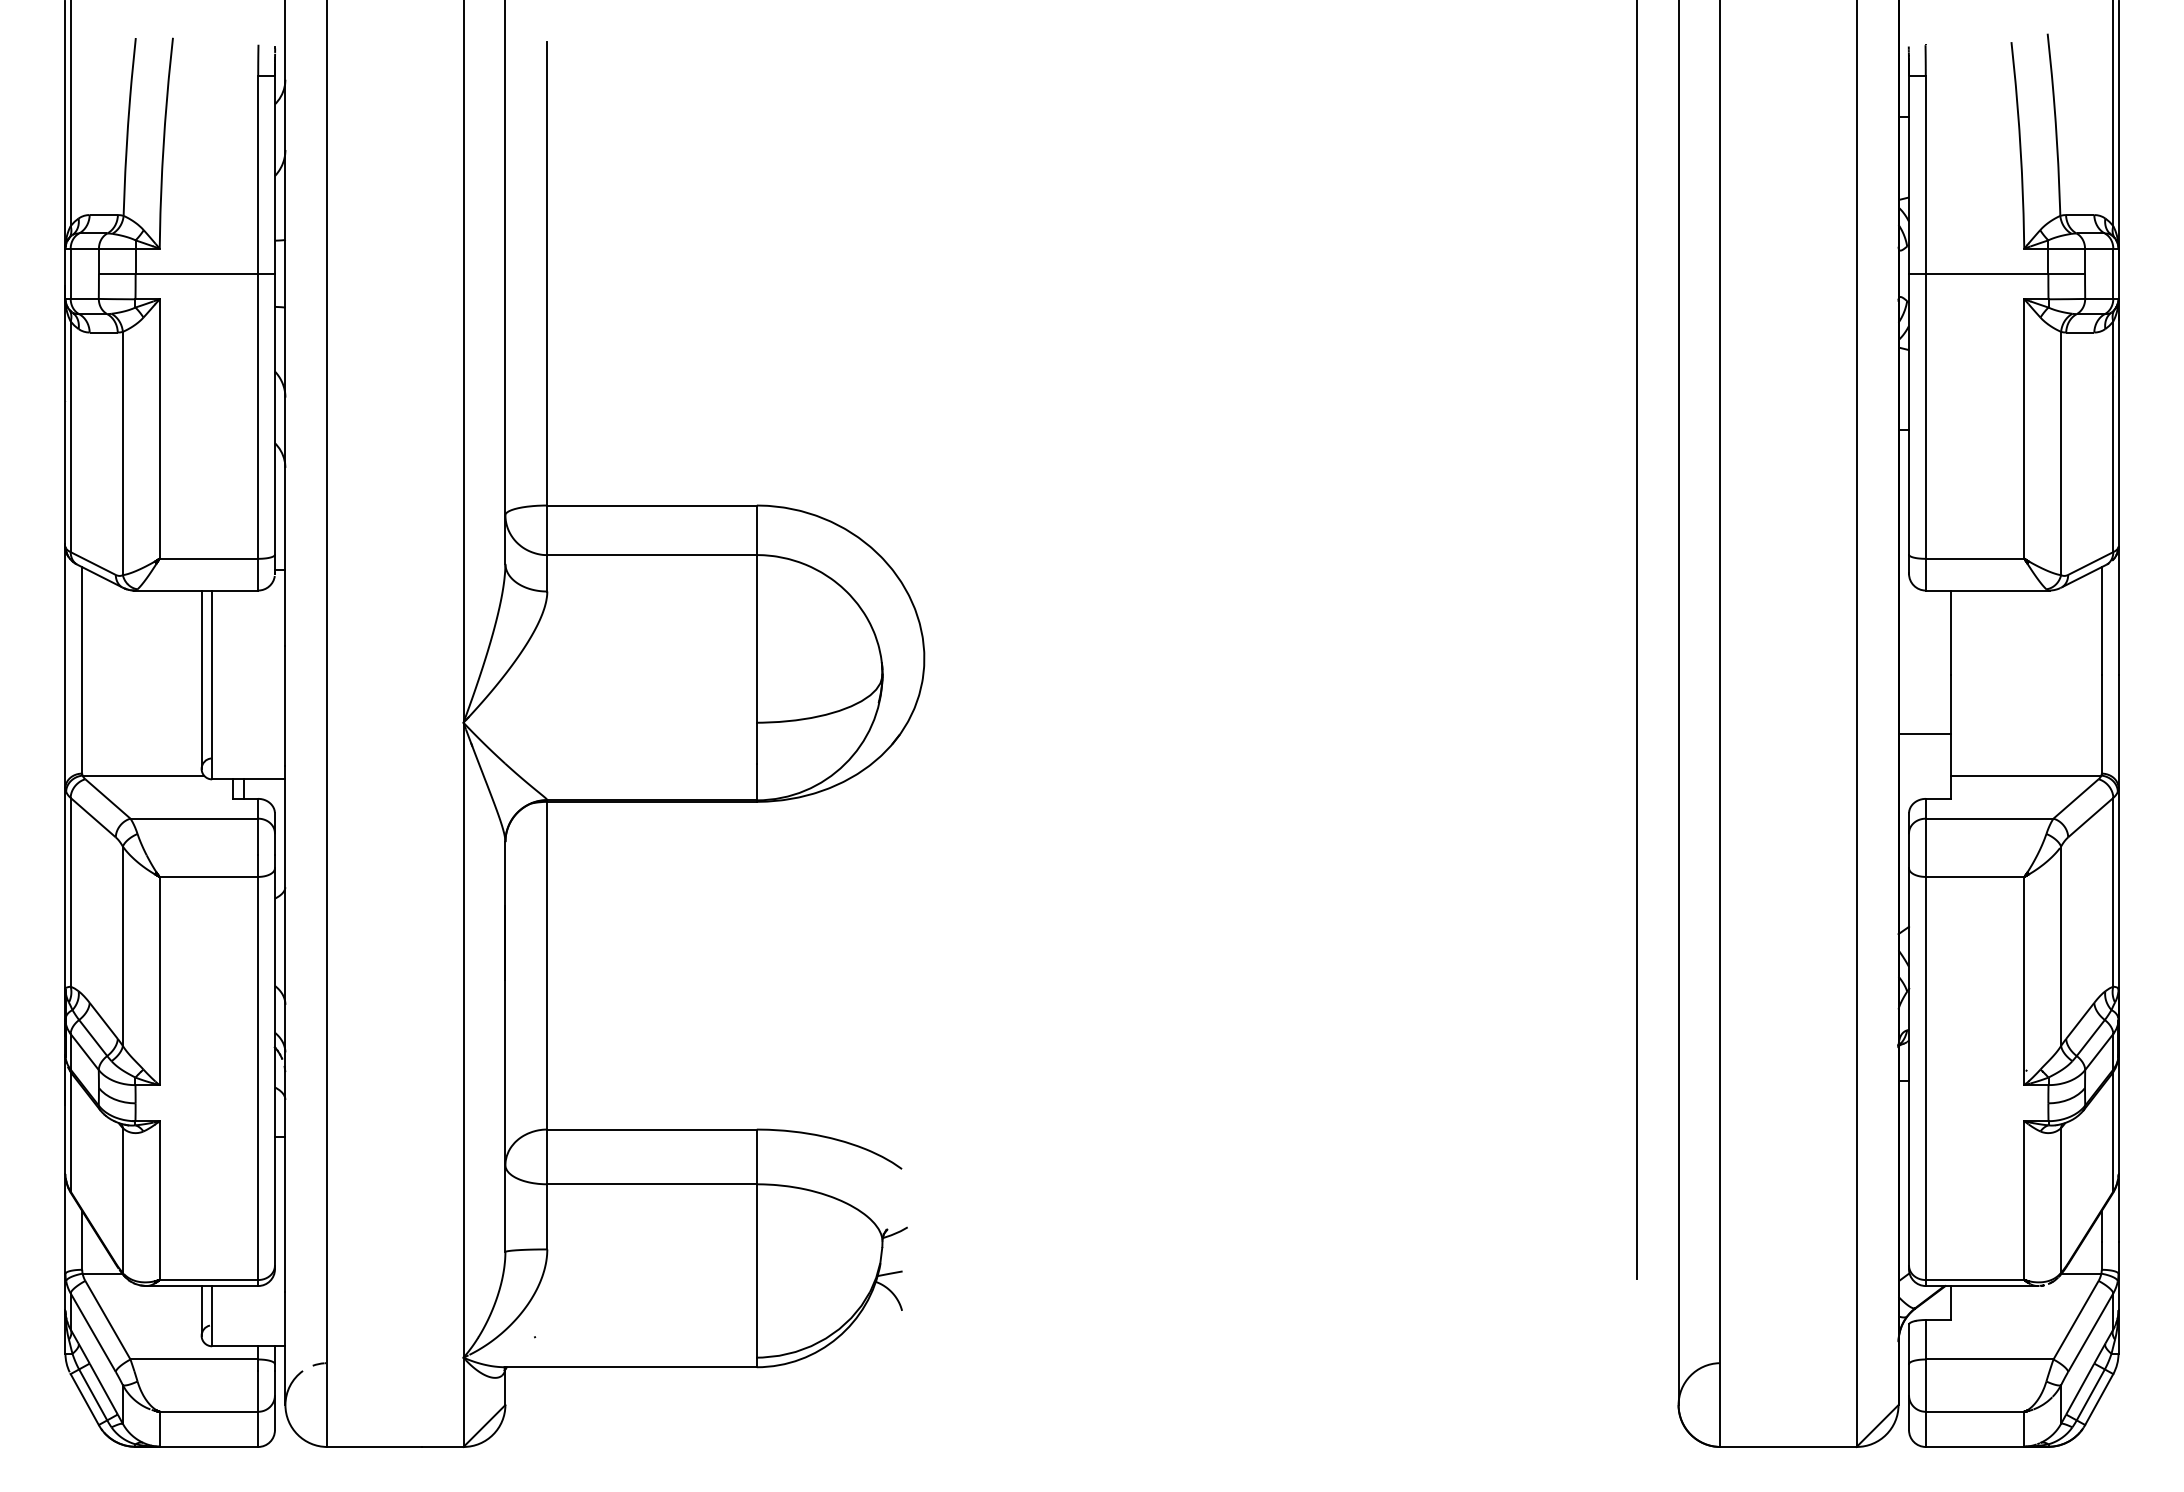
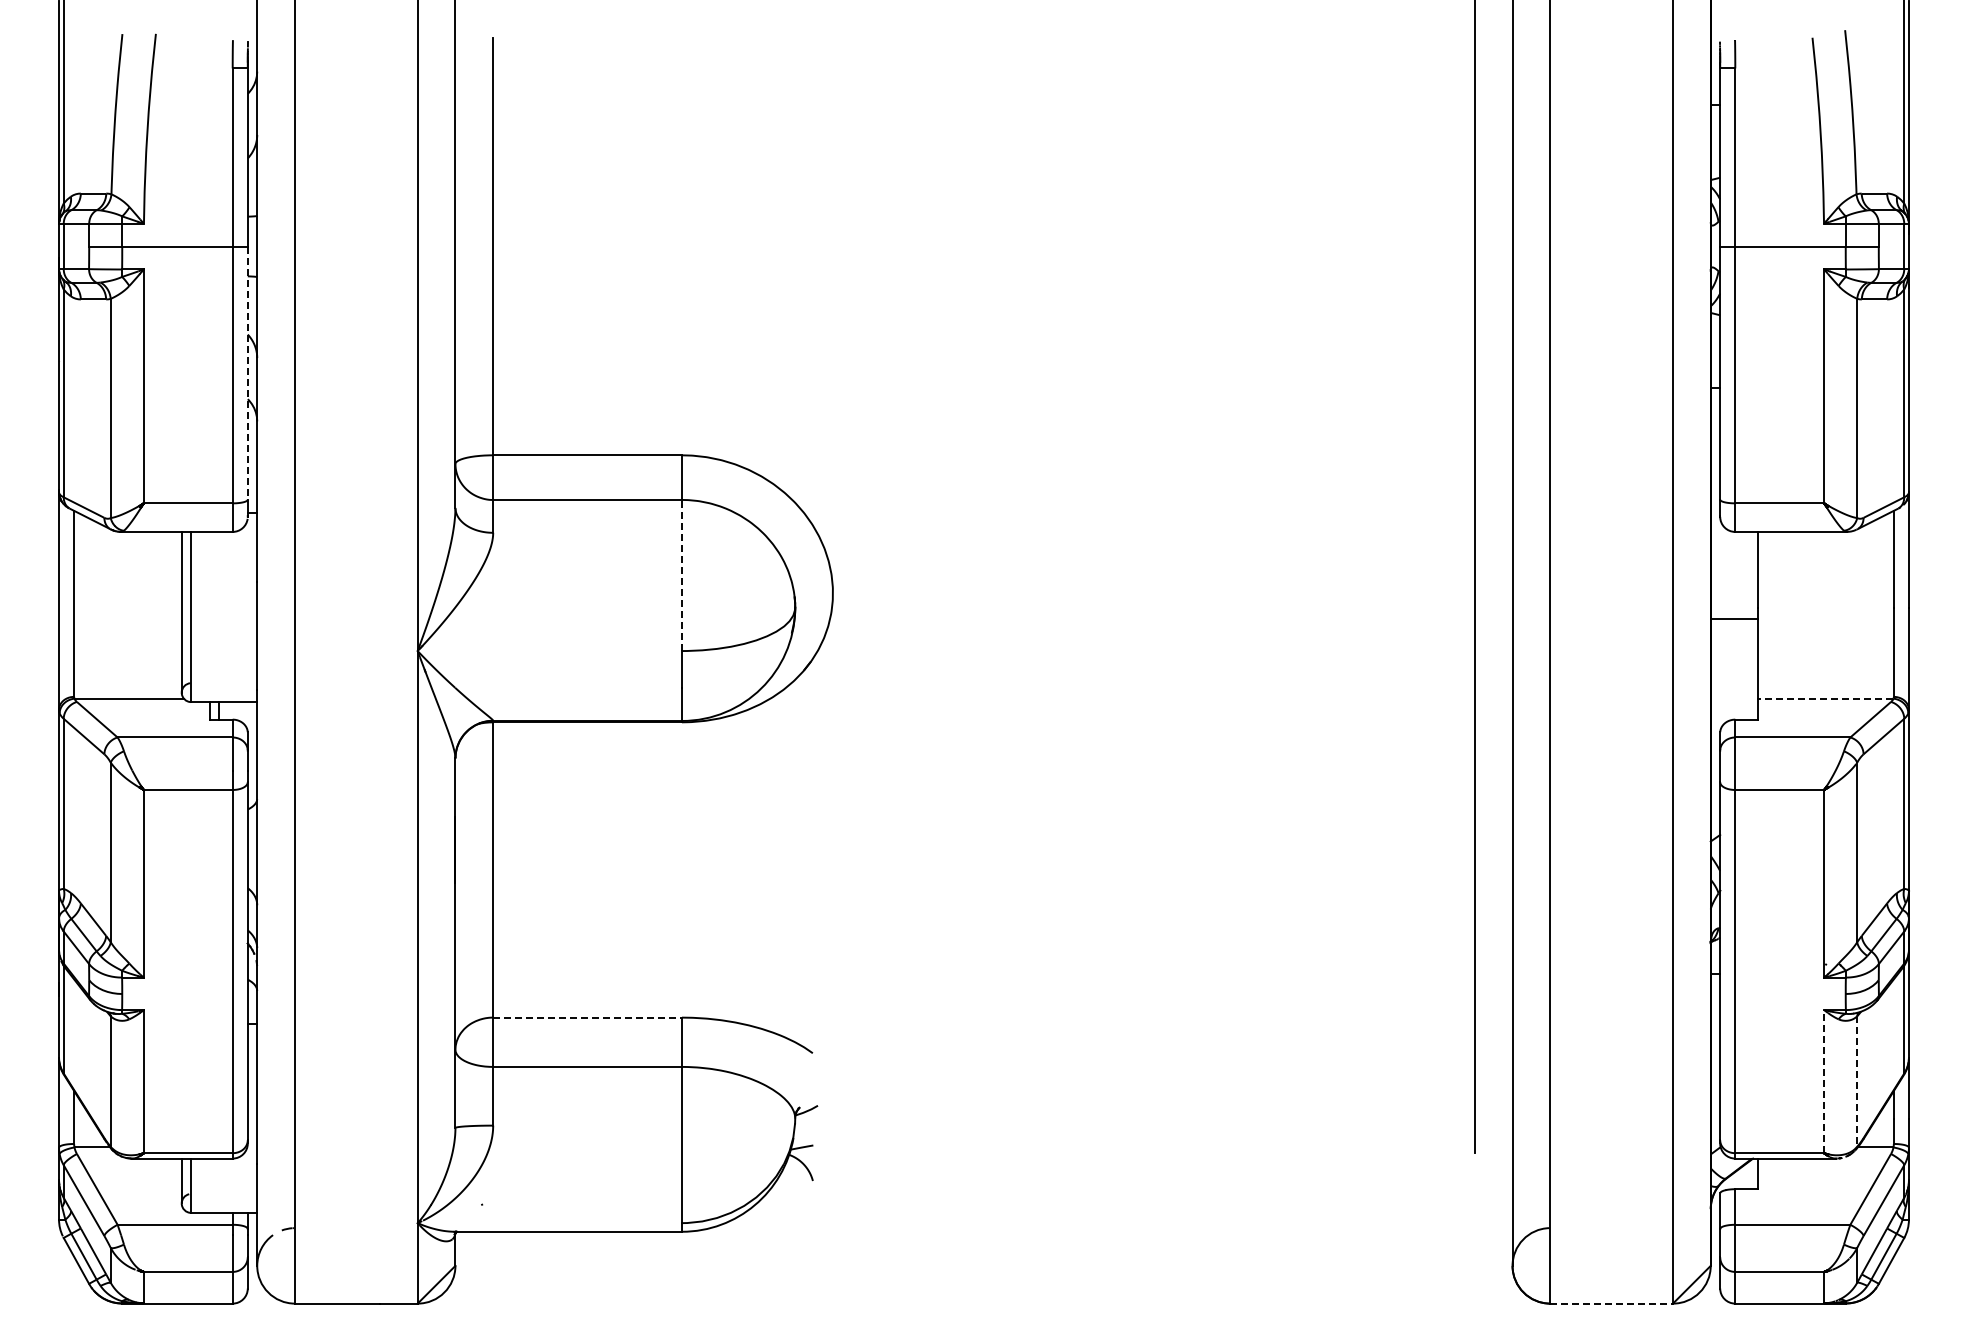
line: (274, 414) -> (247, 373), solid -> dashed
line: (756, 638) -> (681, 575), solid -> dashed
line: (1923, 734) -> (1733, 619), moved
line: (2025, 775) -> (1825, 698), solid -> dashed
line: (653, 1129) -> (588, 1017), solid -> dashed
line: (2024, 1200) -> (1824, 1081), solid -> dashed
line: (2061, 1200) -> (1857, 1081), solid -> dashed
line: (1789, 1446) -> (1612, 1303), solid -> dashed

